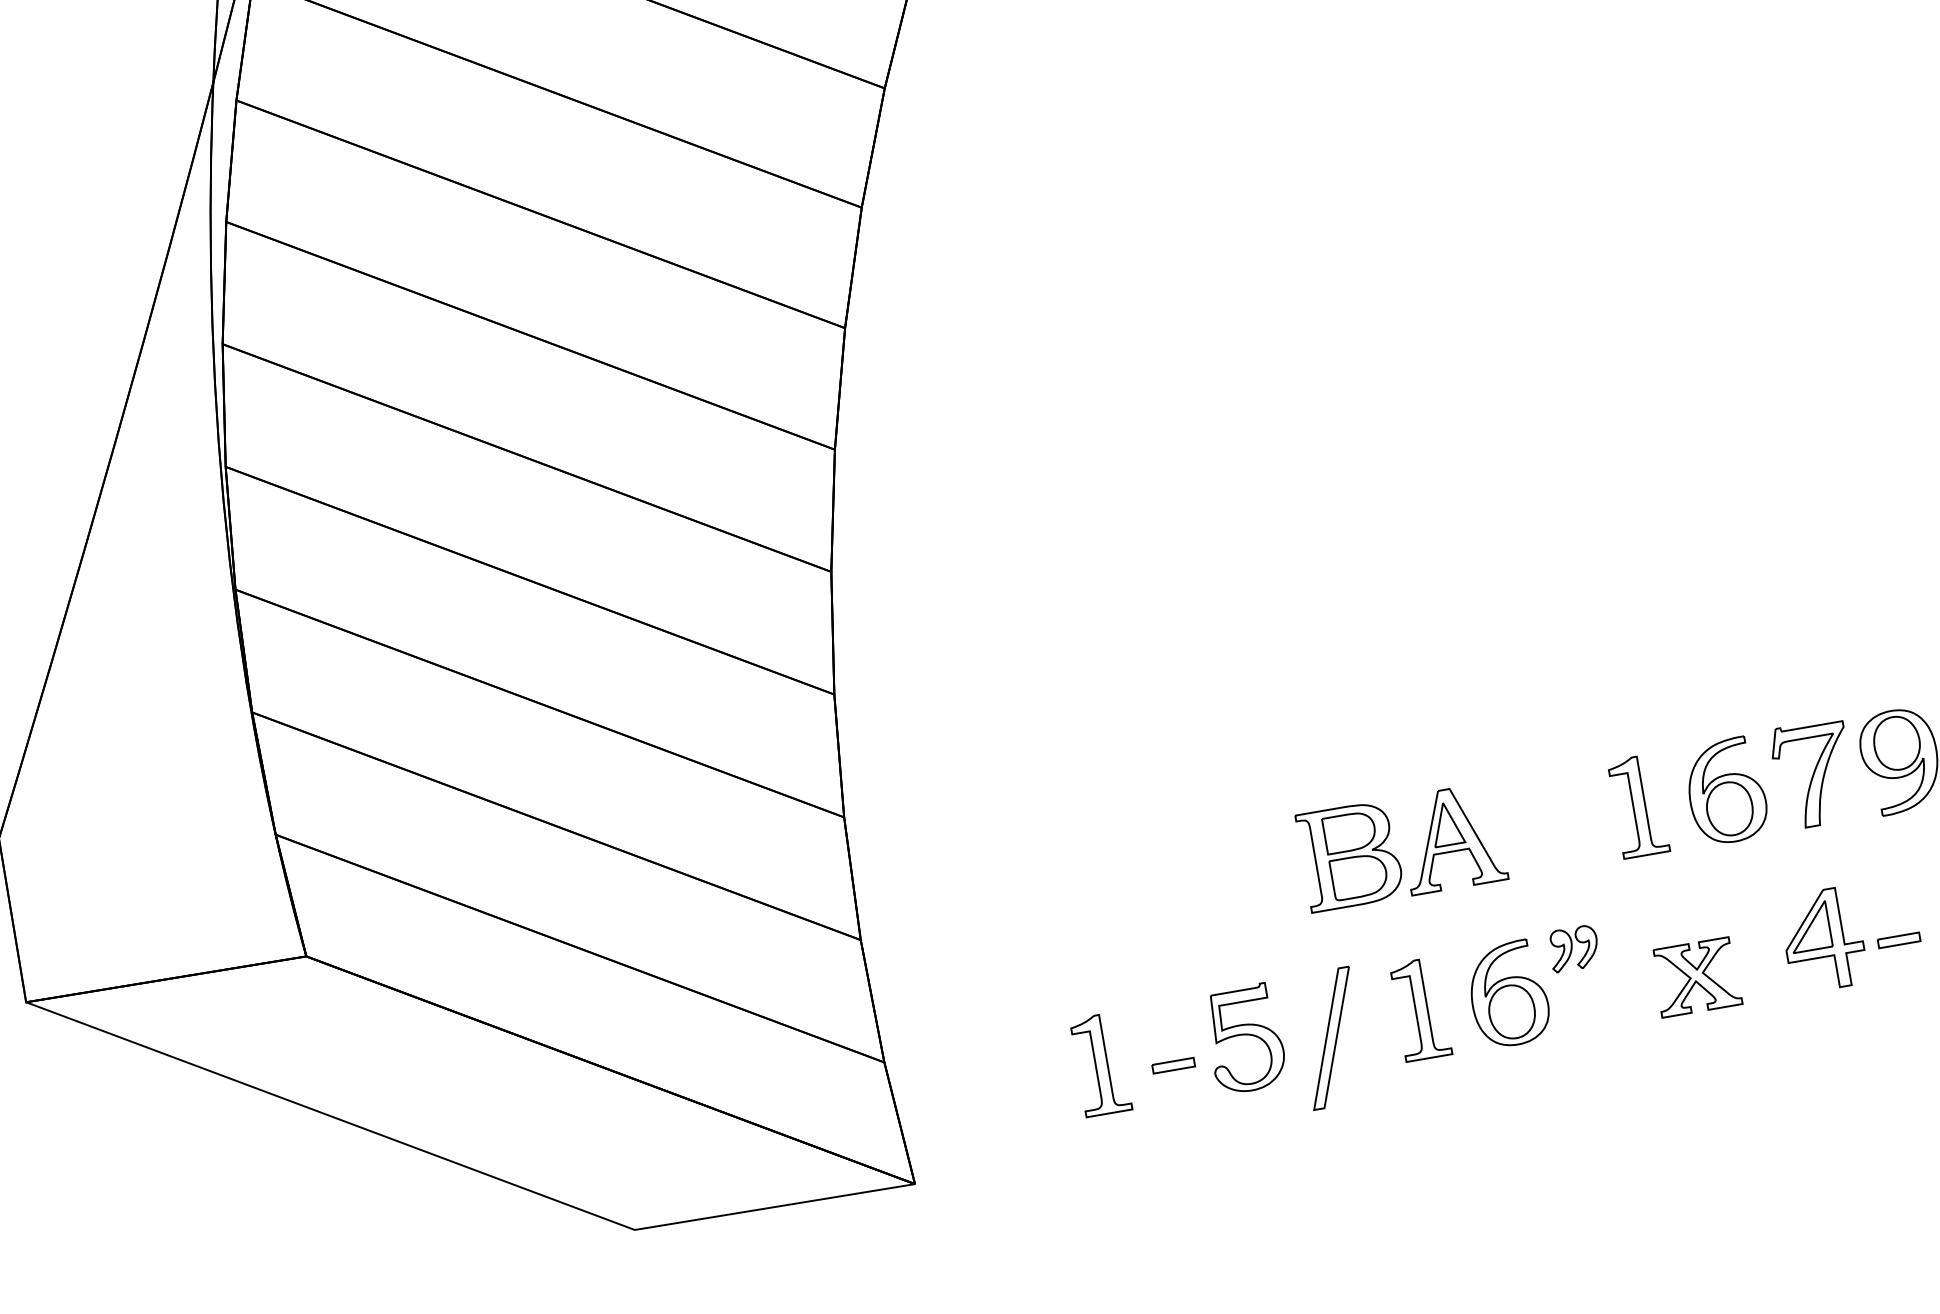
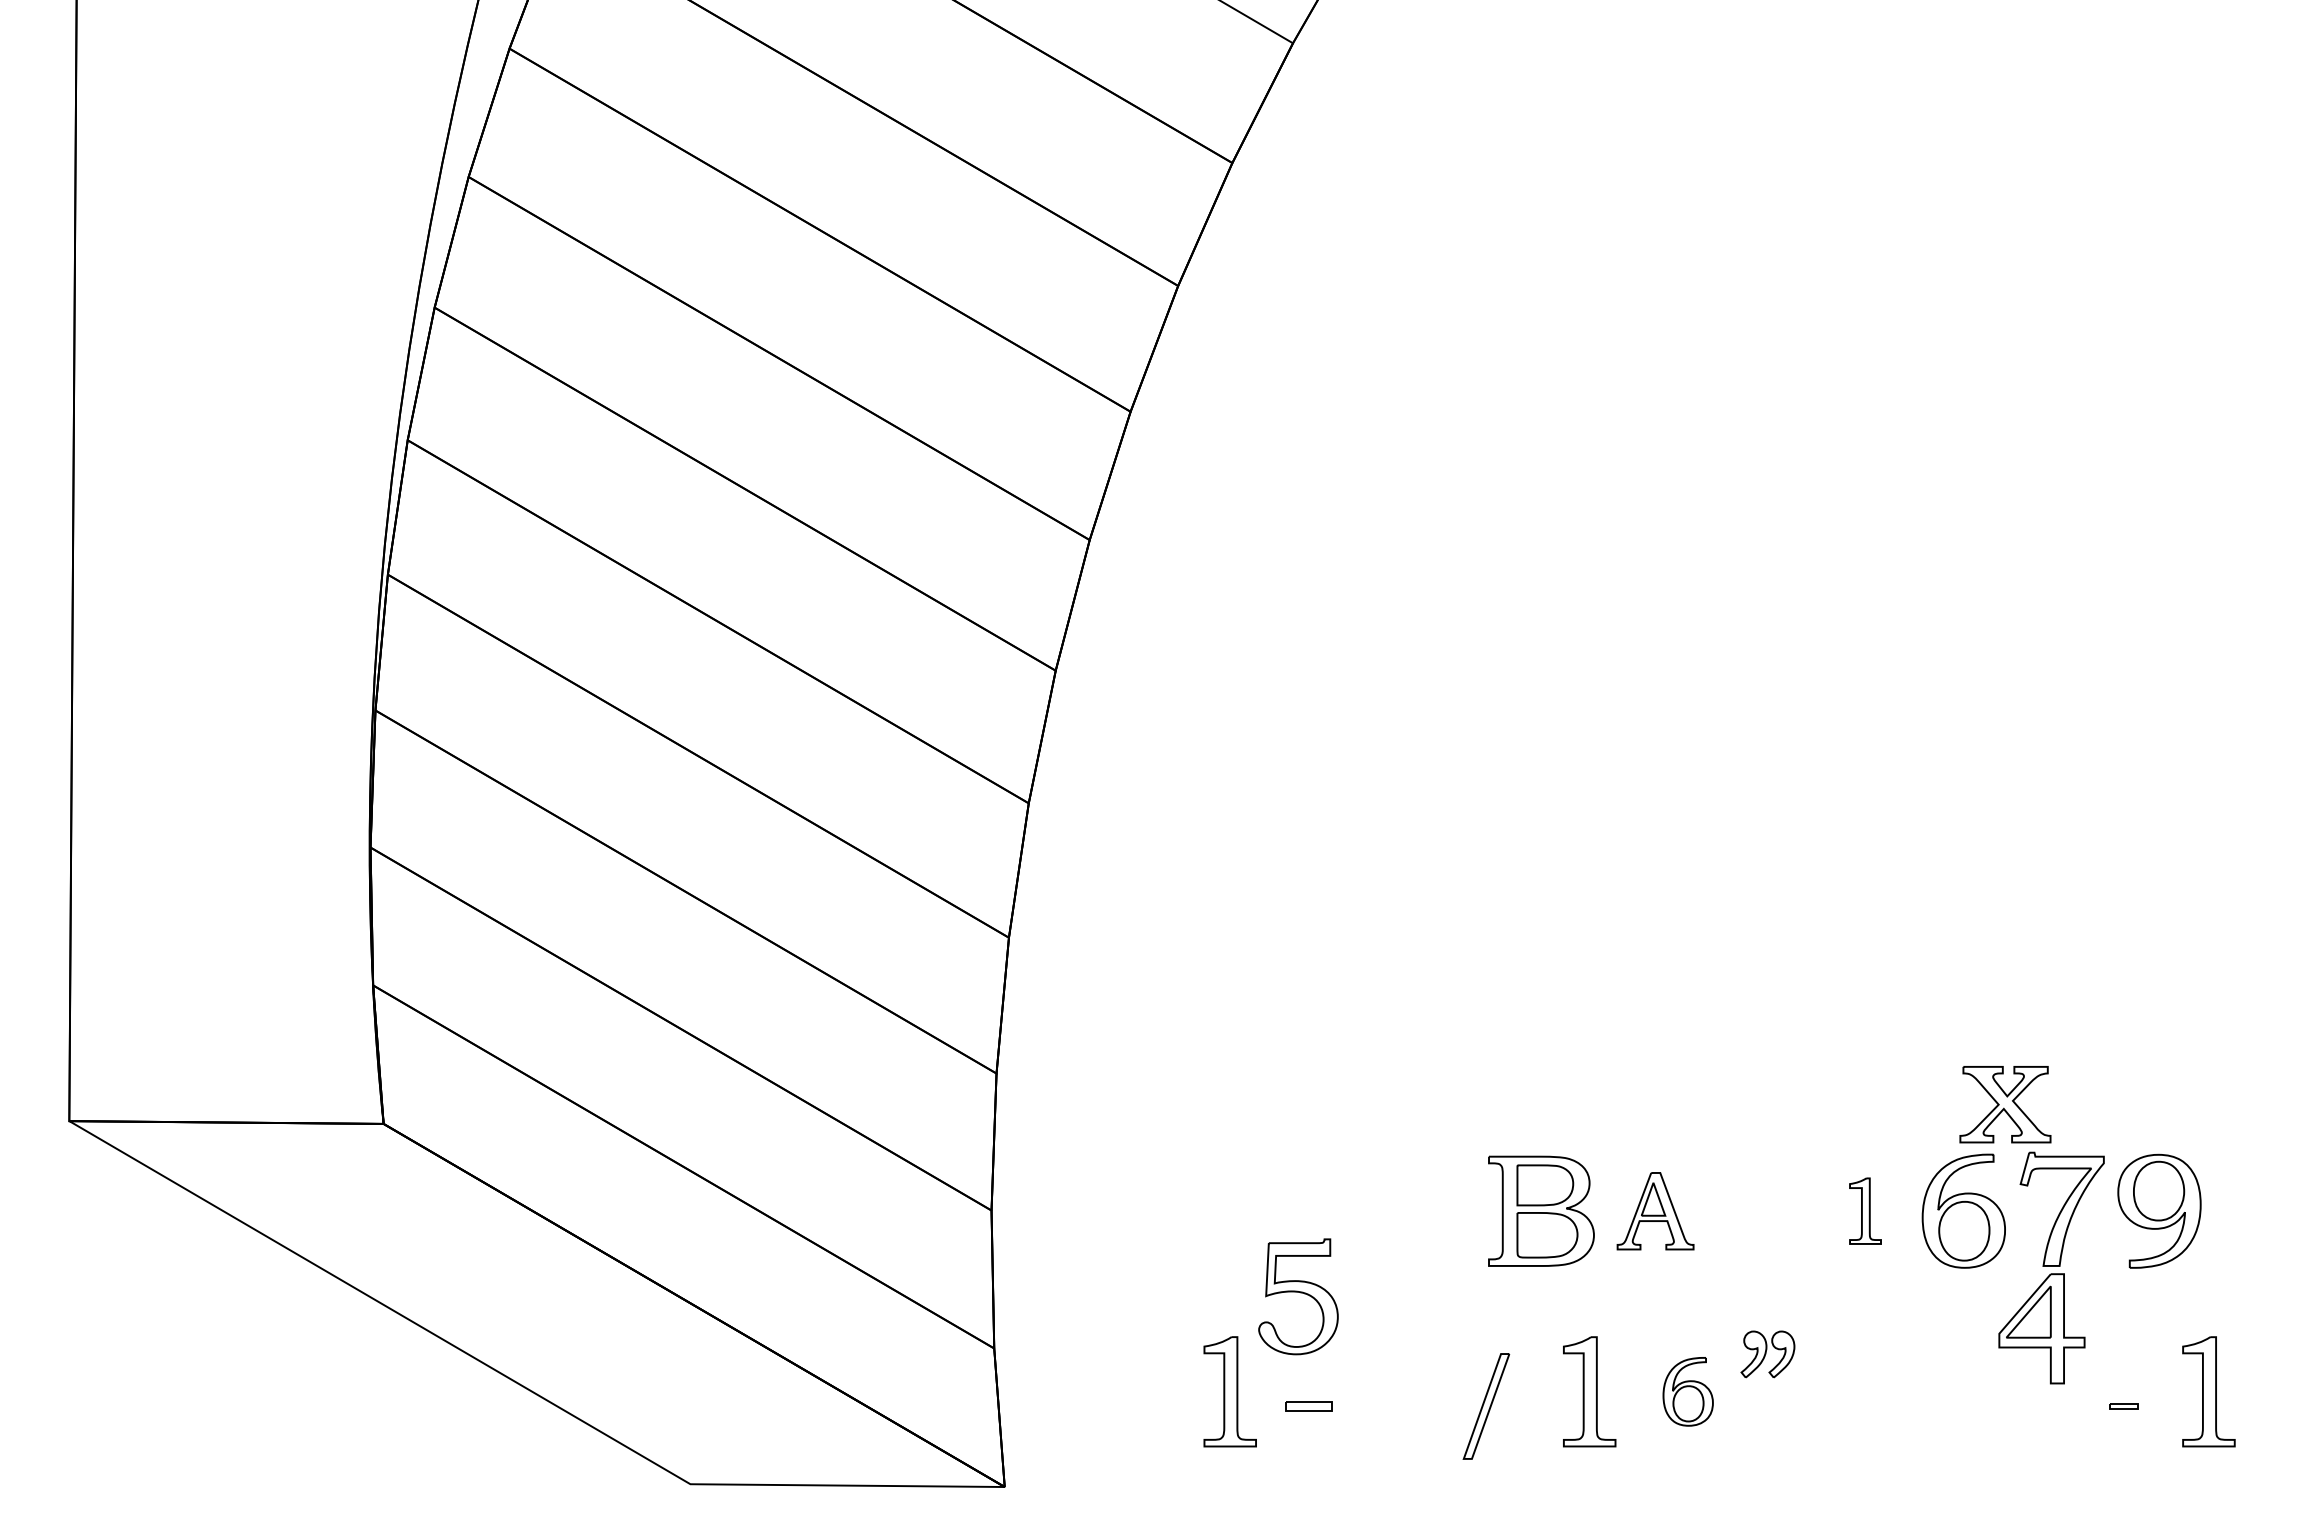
part: (1638, 805) -> (1865, 1210), size x0.6
part: (1451, 837) -> (1655, 1210), size x0.7
part: (1823, 939) -> (2041, 1328), moved
part: (1898, 940) -> (2123, 1406), size x0.6
part: (1696, 977) -> (2005, 1104), moved
part: (1508, 993) -> (1688, 1391), size x0.6
part: (1245, 1038) -> (1298, 1296), moved
part: (1331, 1038) -> (1486, 1406), size x0.7

